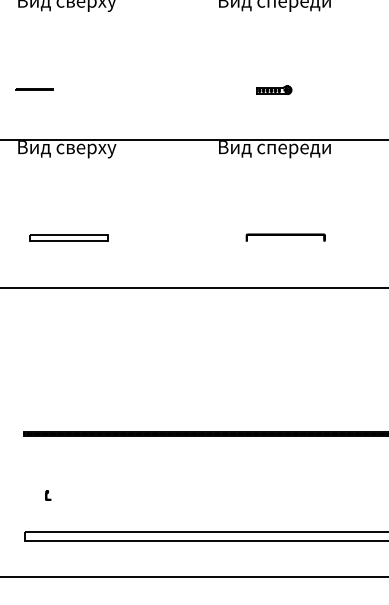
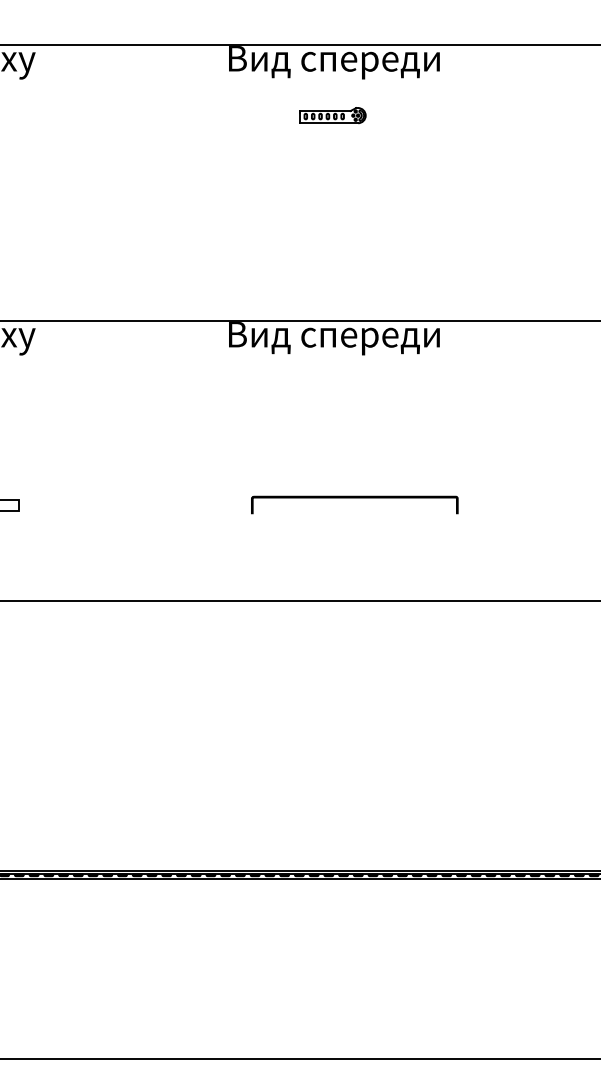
part: (274, 89) -> (333, 114), moved
part: (285, 237) -> (354, 504), size x1.4

